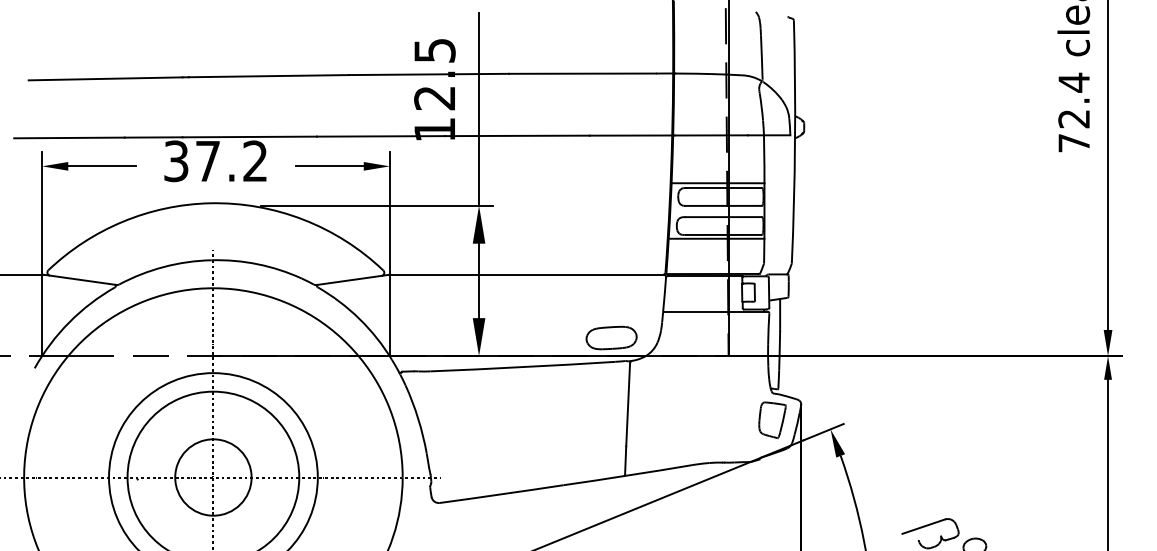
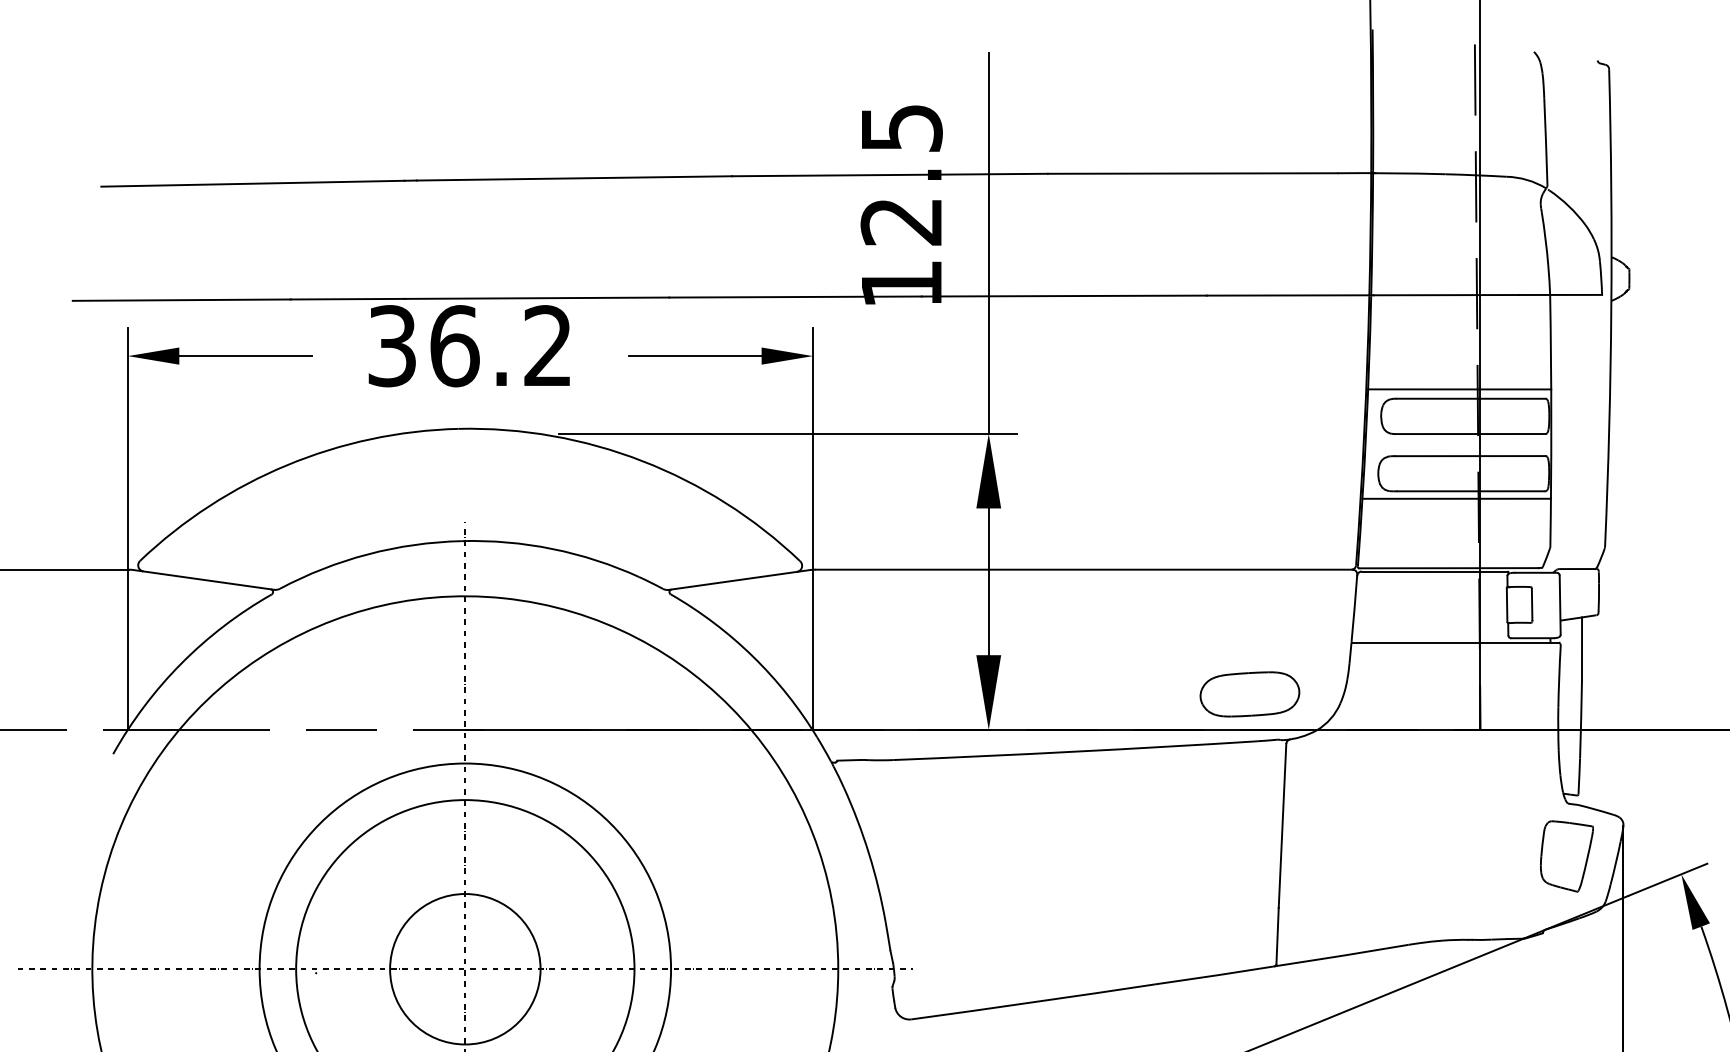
text: (207, 161) -> (453, 346), 37.2 -> 36.2

